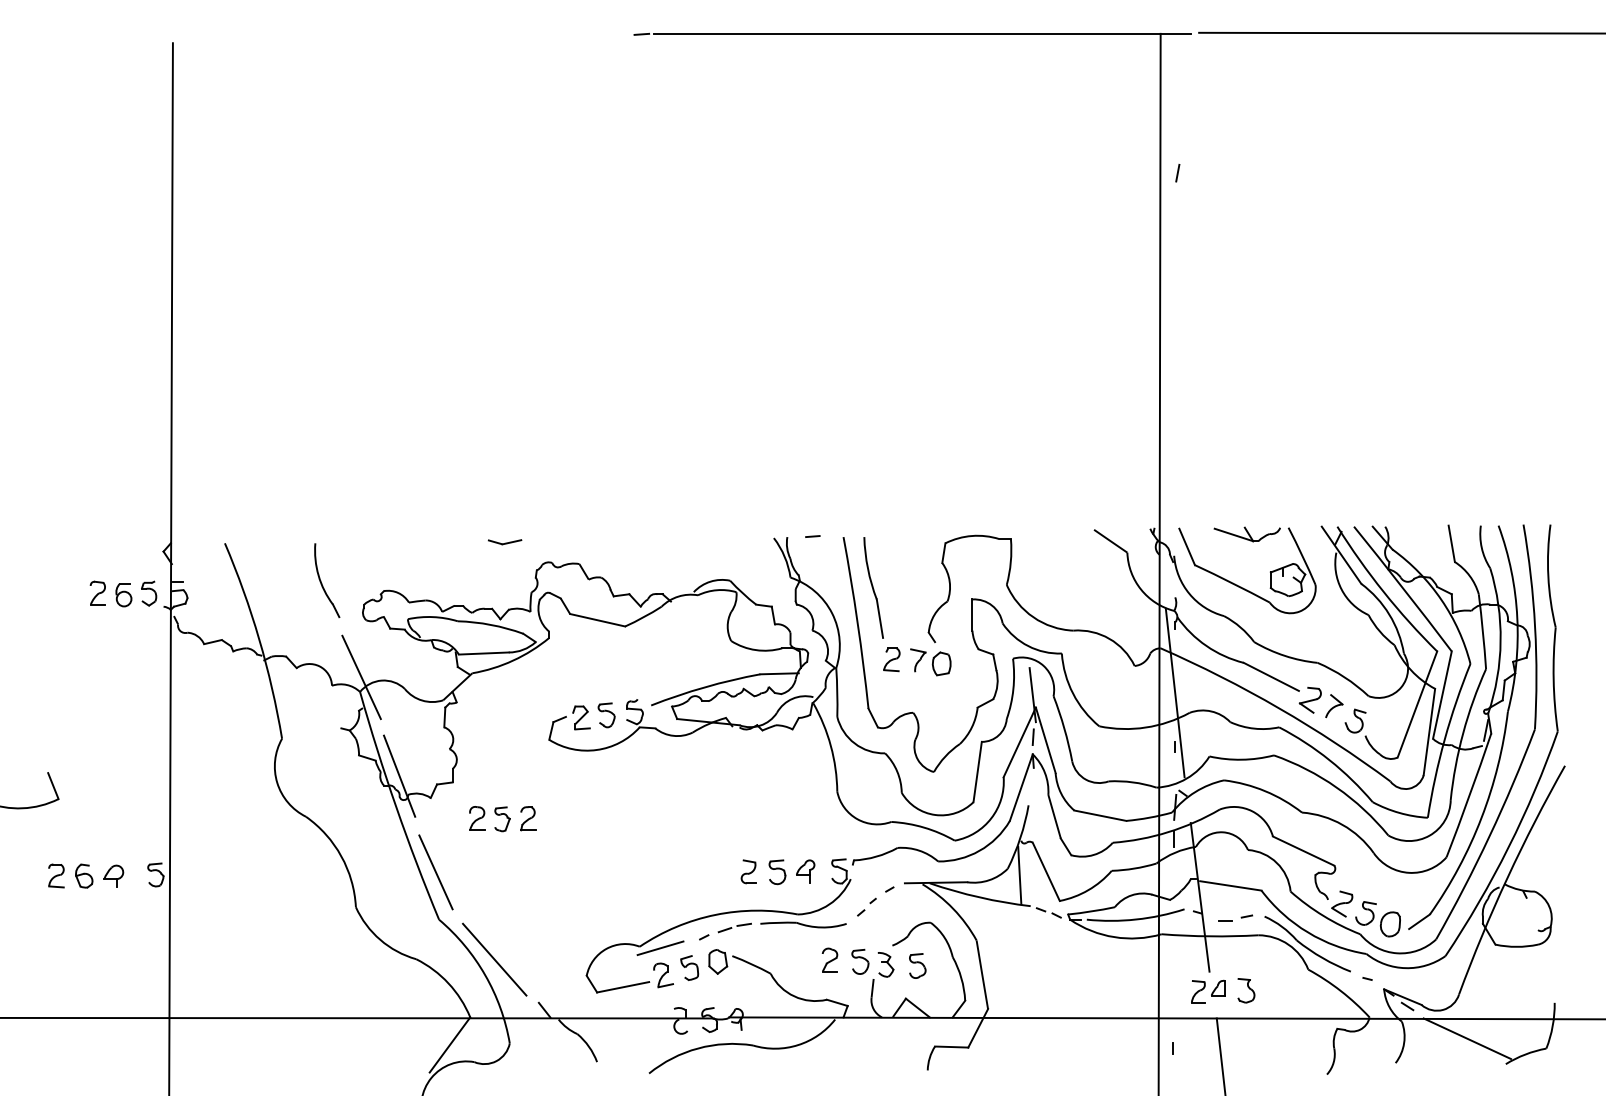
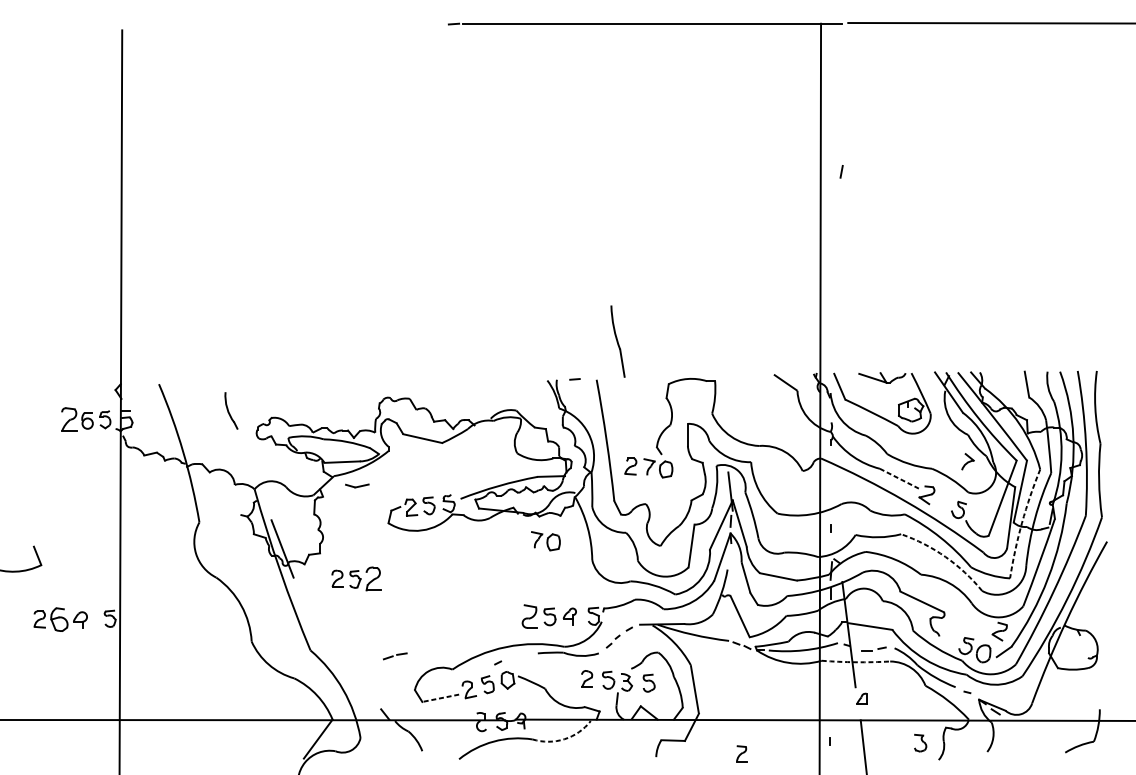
line: (1177, 173) -> (841, 172), moved
part: (505, 542) -> (357, 486), moved
part: (327, 580) -> (231, 410), size x0.7
part: (873, 587) -> (617, 341), moved
part: (97, 592) -> (68, 418), size x1.4
line: (1271, 676) -> (899, 478), solid -> dashed
line: (361, 677) -> (255, 479), removed
line: (1174, 692) -> (830, 489), removed
part: (1334, 706) -> (968, 462), moved
arc: (1444, 739) -> (1021, 522), solid -> dashed
part: (771, 765) -> (545, 541), added
arc: (1336, 787) -> (945, 556), solid -> dashed
part: (528, 818) -> (373, 578), size x1.4
part: (748, 871) -> (529, 616), size x1.4
line: (435, 872) -> (307, 617), removed
part: (84, 875) -> (59, 619), size x1.4
line: (1019, 875) -> (721, 619), removed
part: (1342, 903) -> (999, 631), moved
part: (734, 927) -> (395, 655), moved
arc: (1210, 936) -> (856, 662), solid -> dashed
line: (660, 948) -> (467, 670), removed
line: (494, 959) -> (349, 678), removed
line: (623, 987) -> (441, 698), solid -> dashed
part: (1246, 990) -> (920, 743), moved
part: (1198, 991) -> (741, 753), moved
line: (1467, 1038) -> (1038, 734), removed
arc: (798, 1045) -> (564, 739), solid -> dashed

